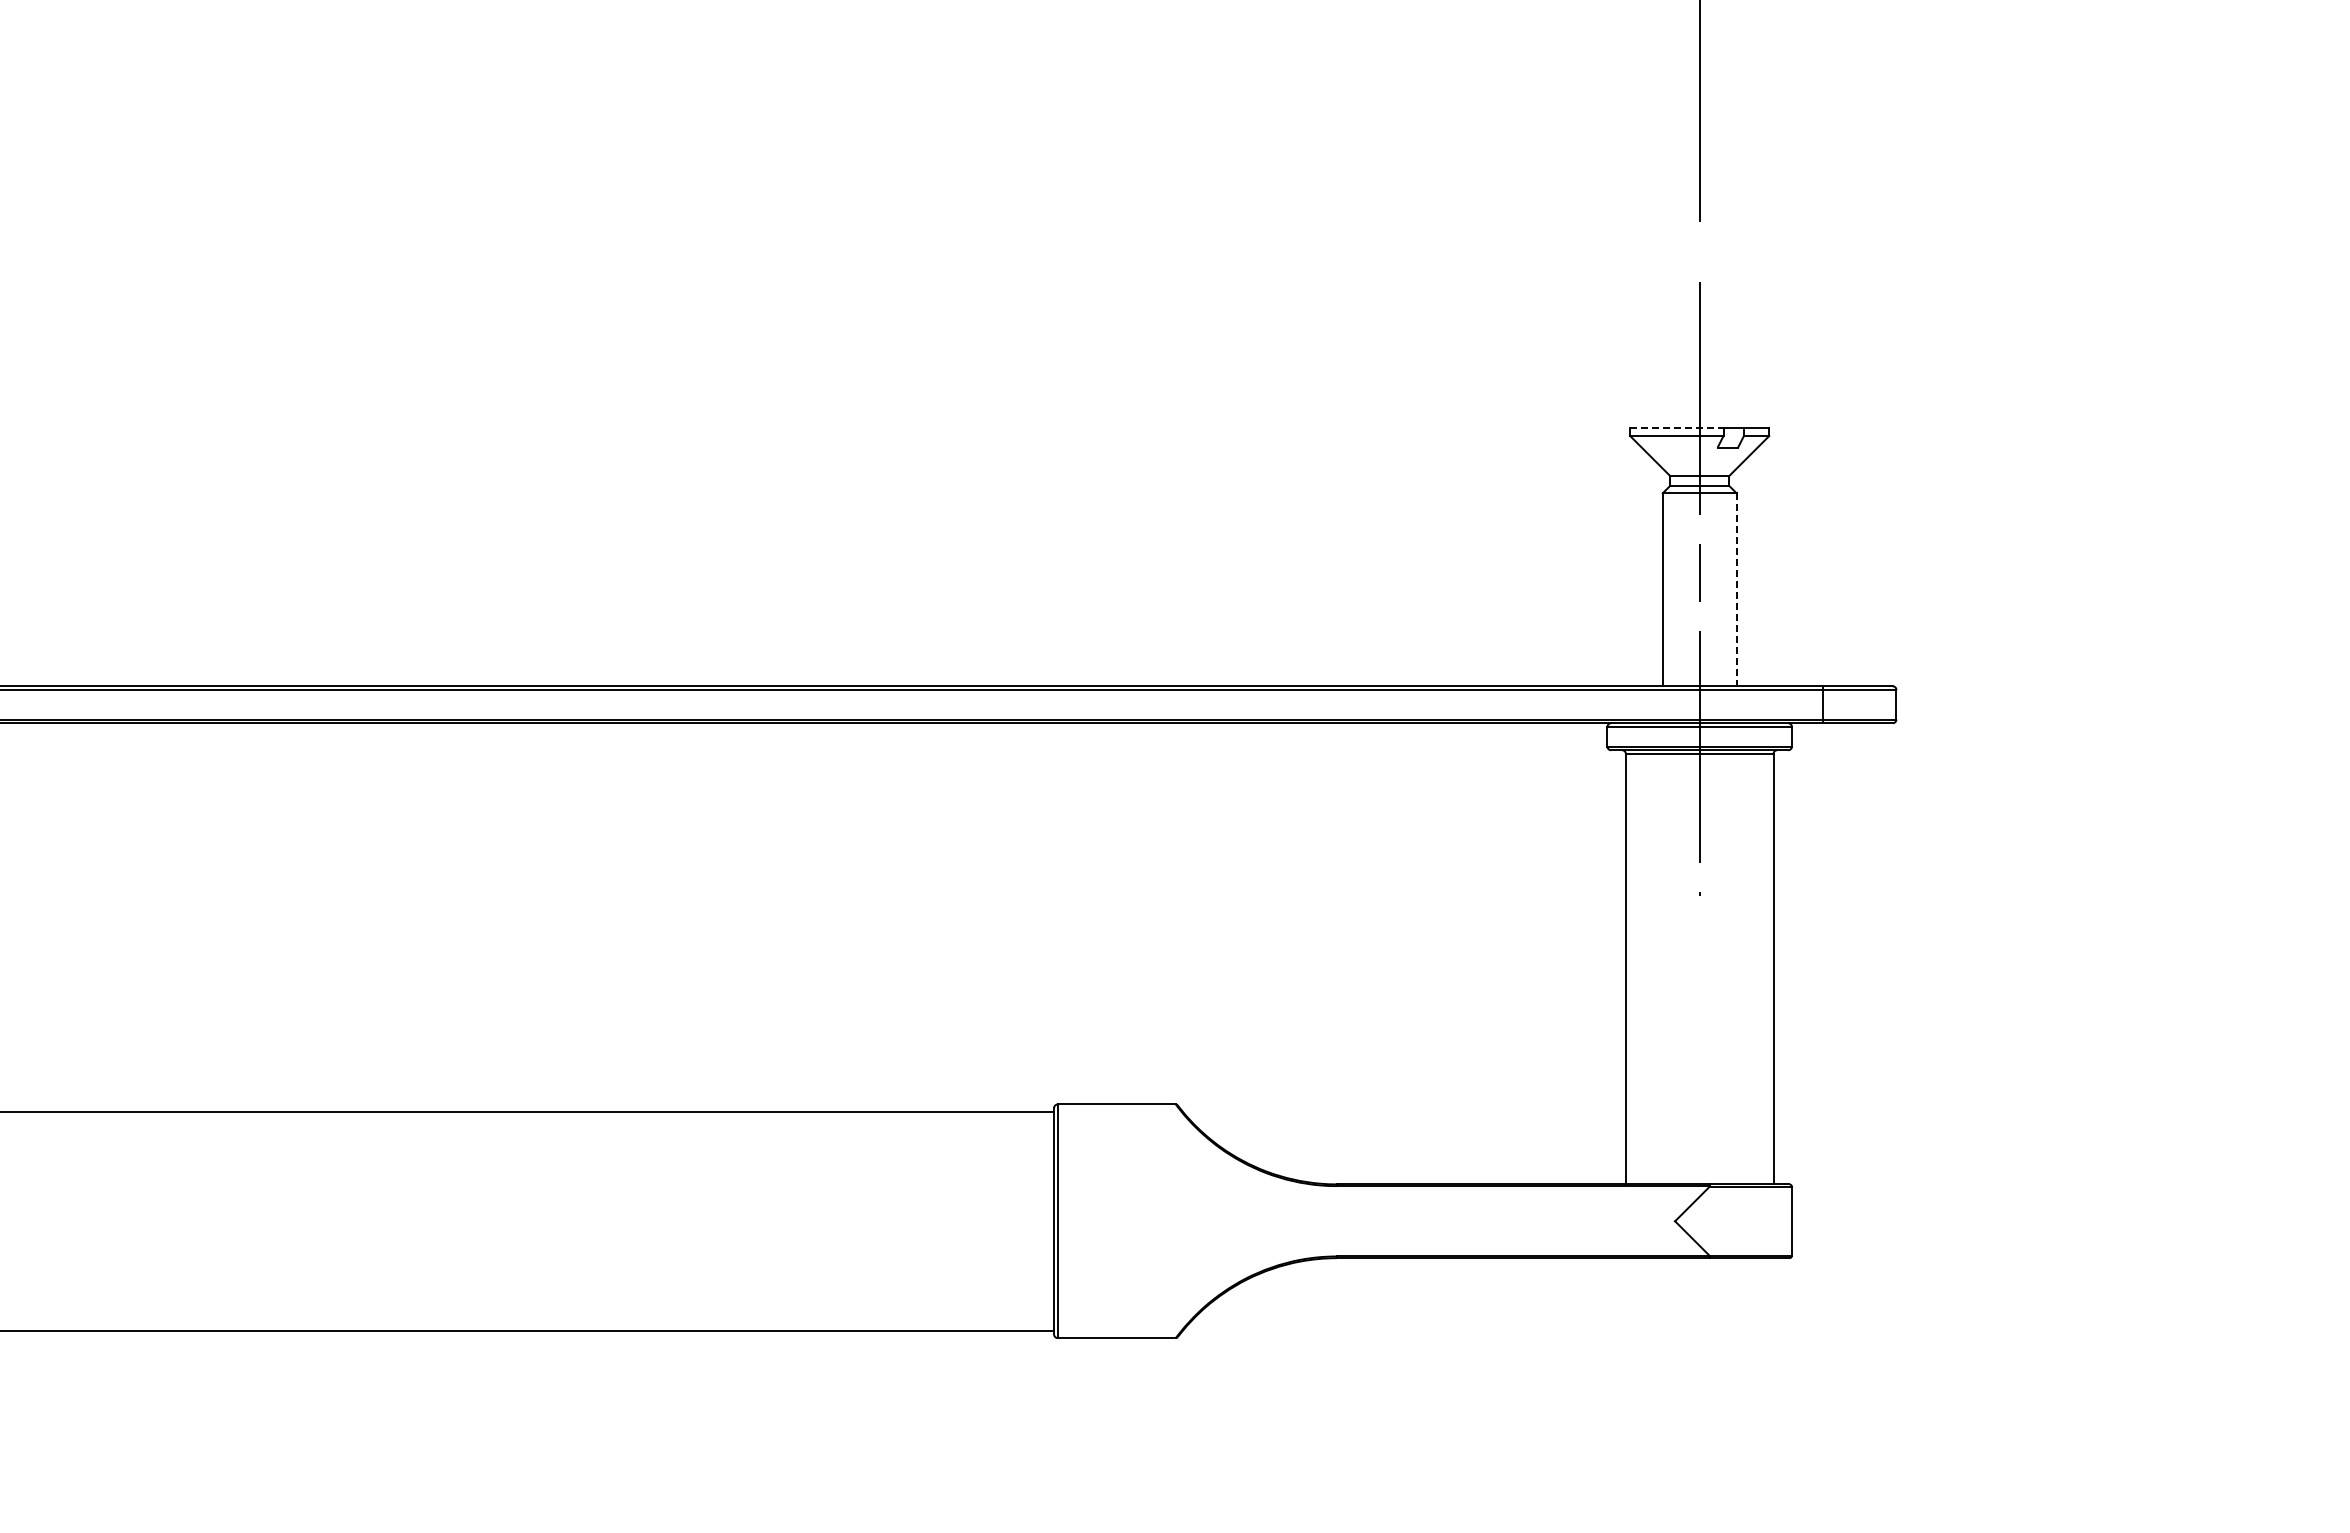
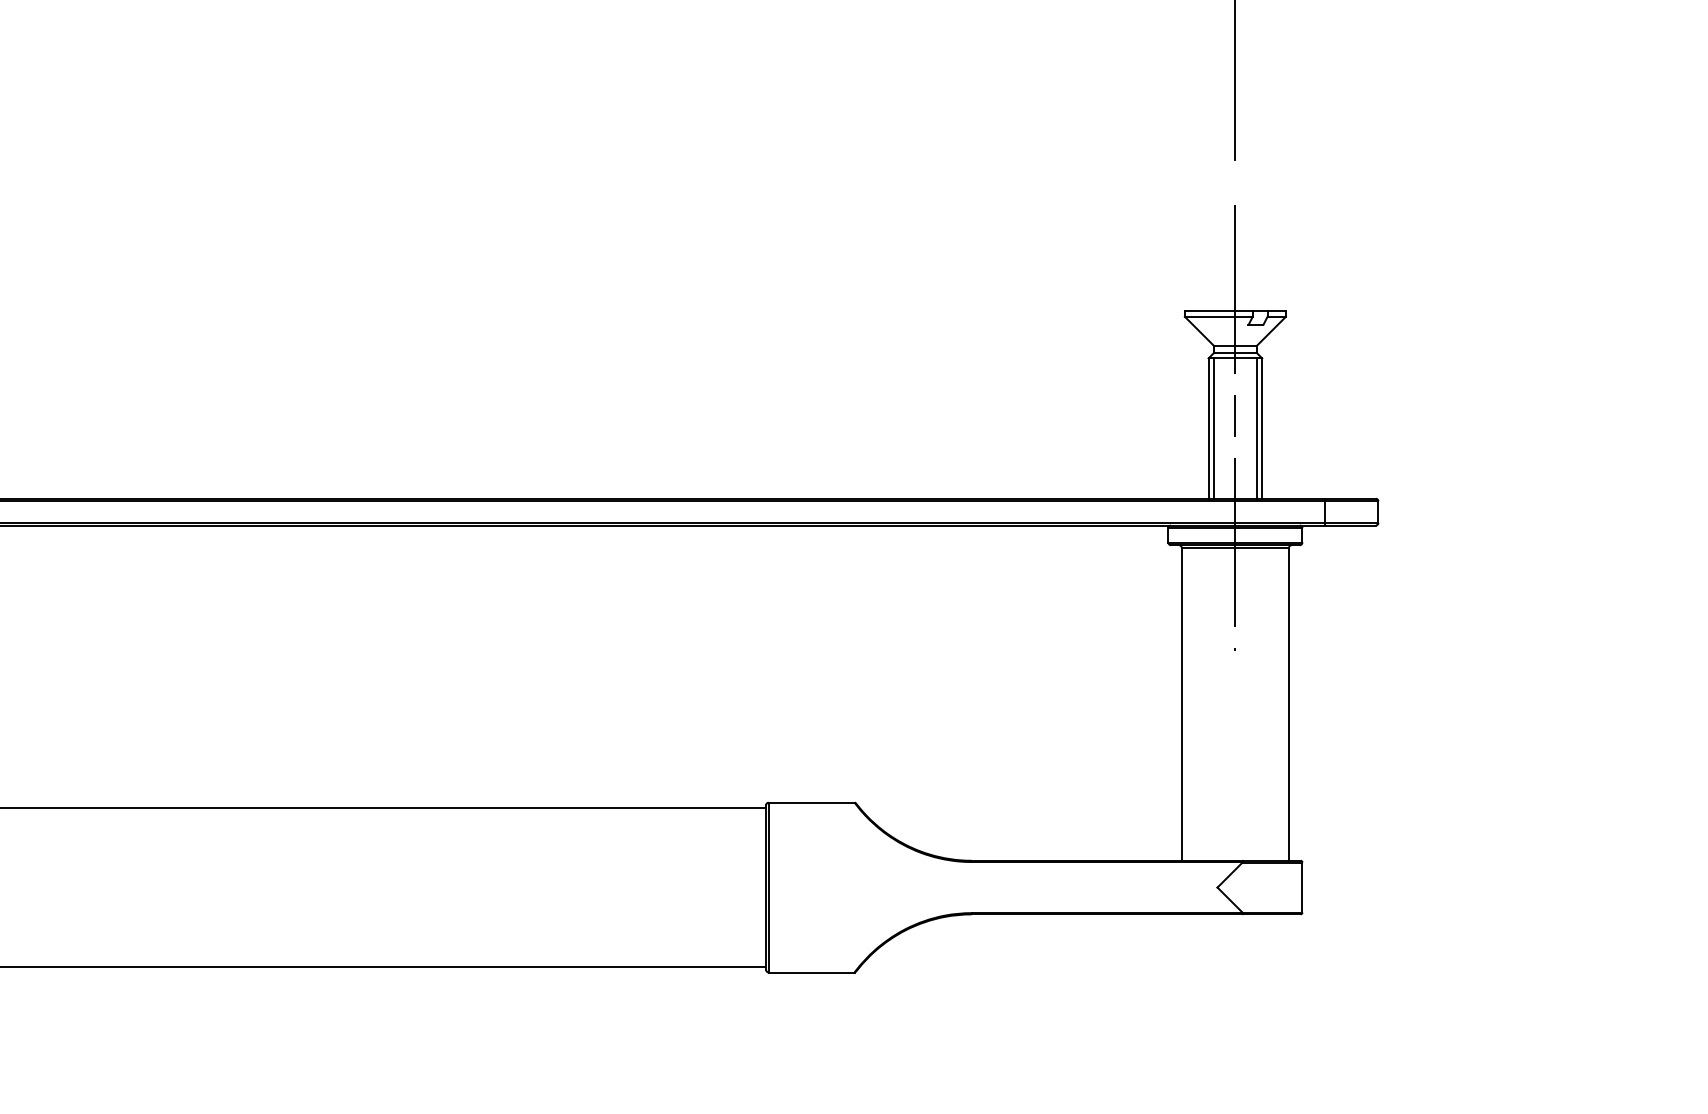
line: (1676, 428) -> (1218, 311), dashed -> solid
line: (1670, 589) -> (1214, 428), added
line: (1729, 589) -> (1257, 428), added
line: (1736, 589) -> (1262, 428), dashed -> solid

